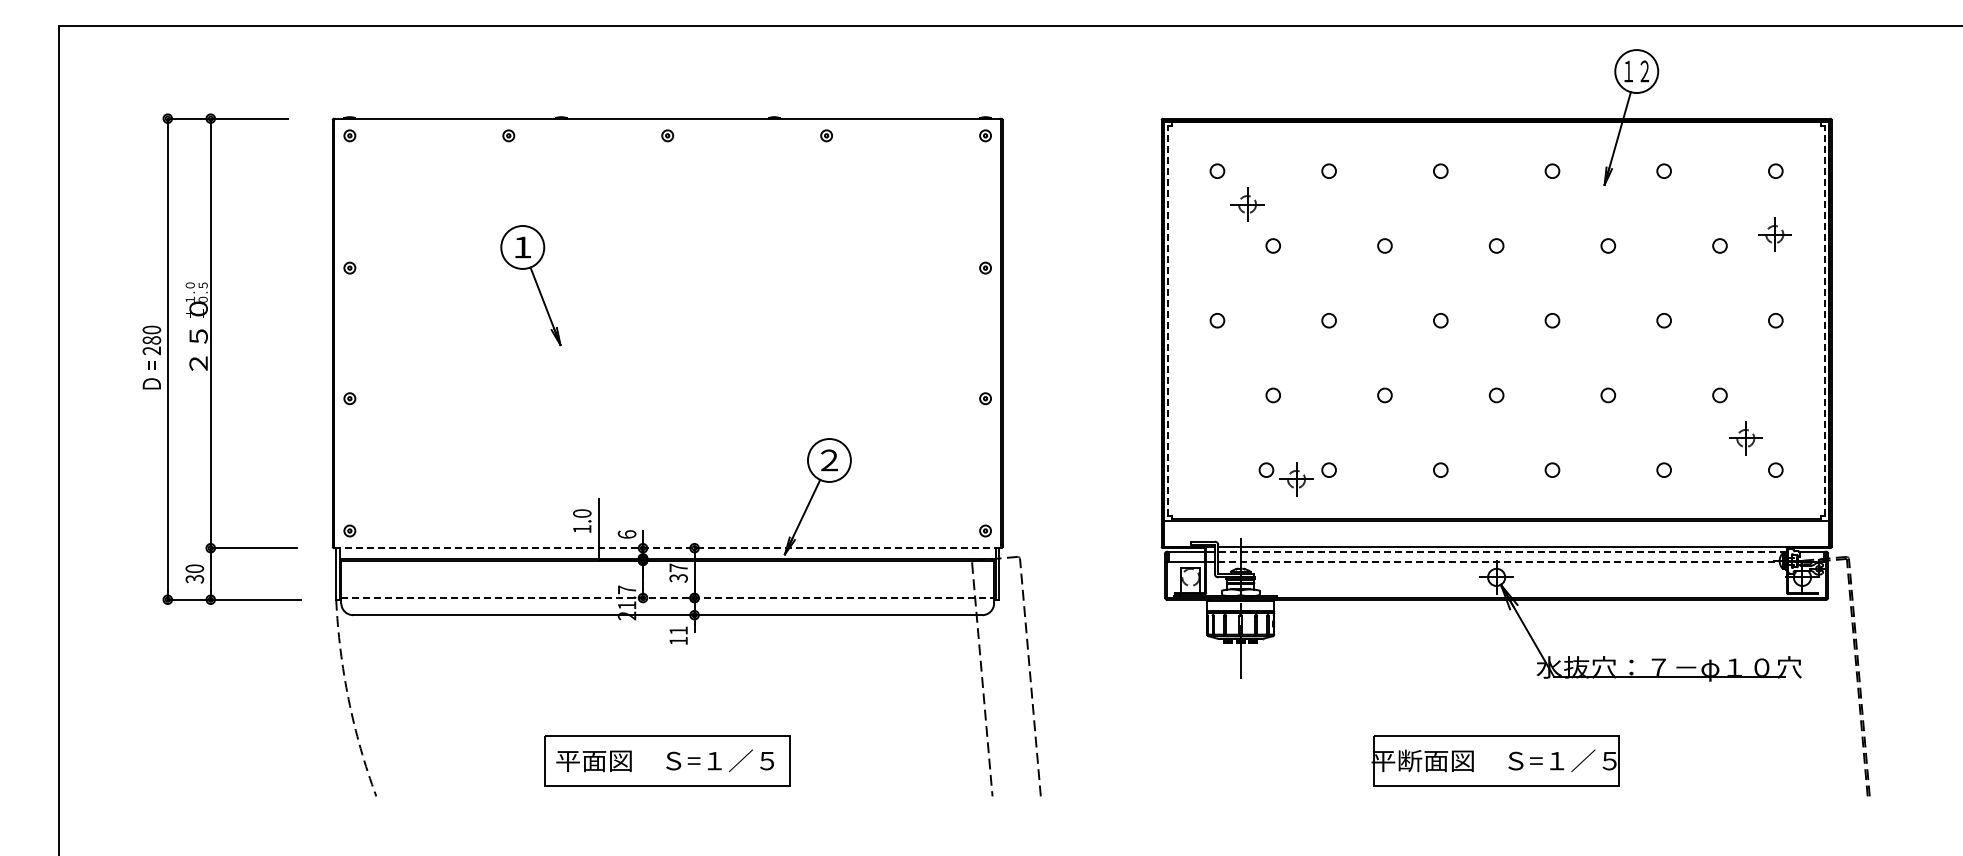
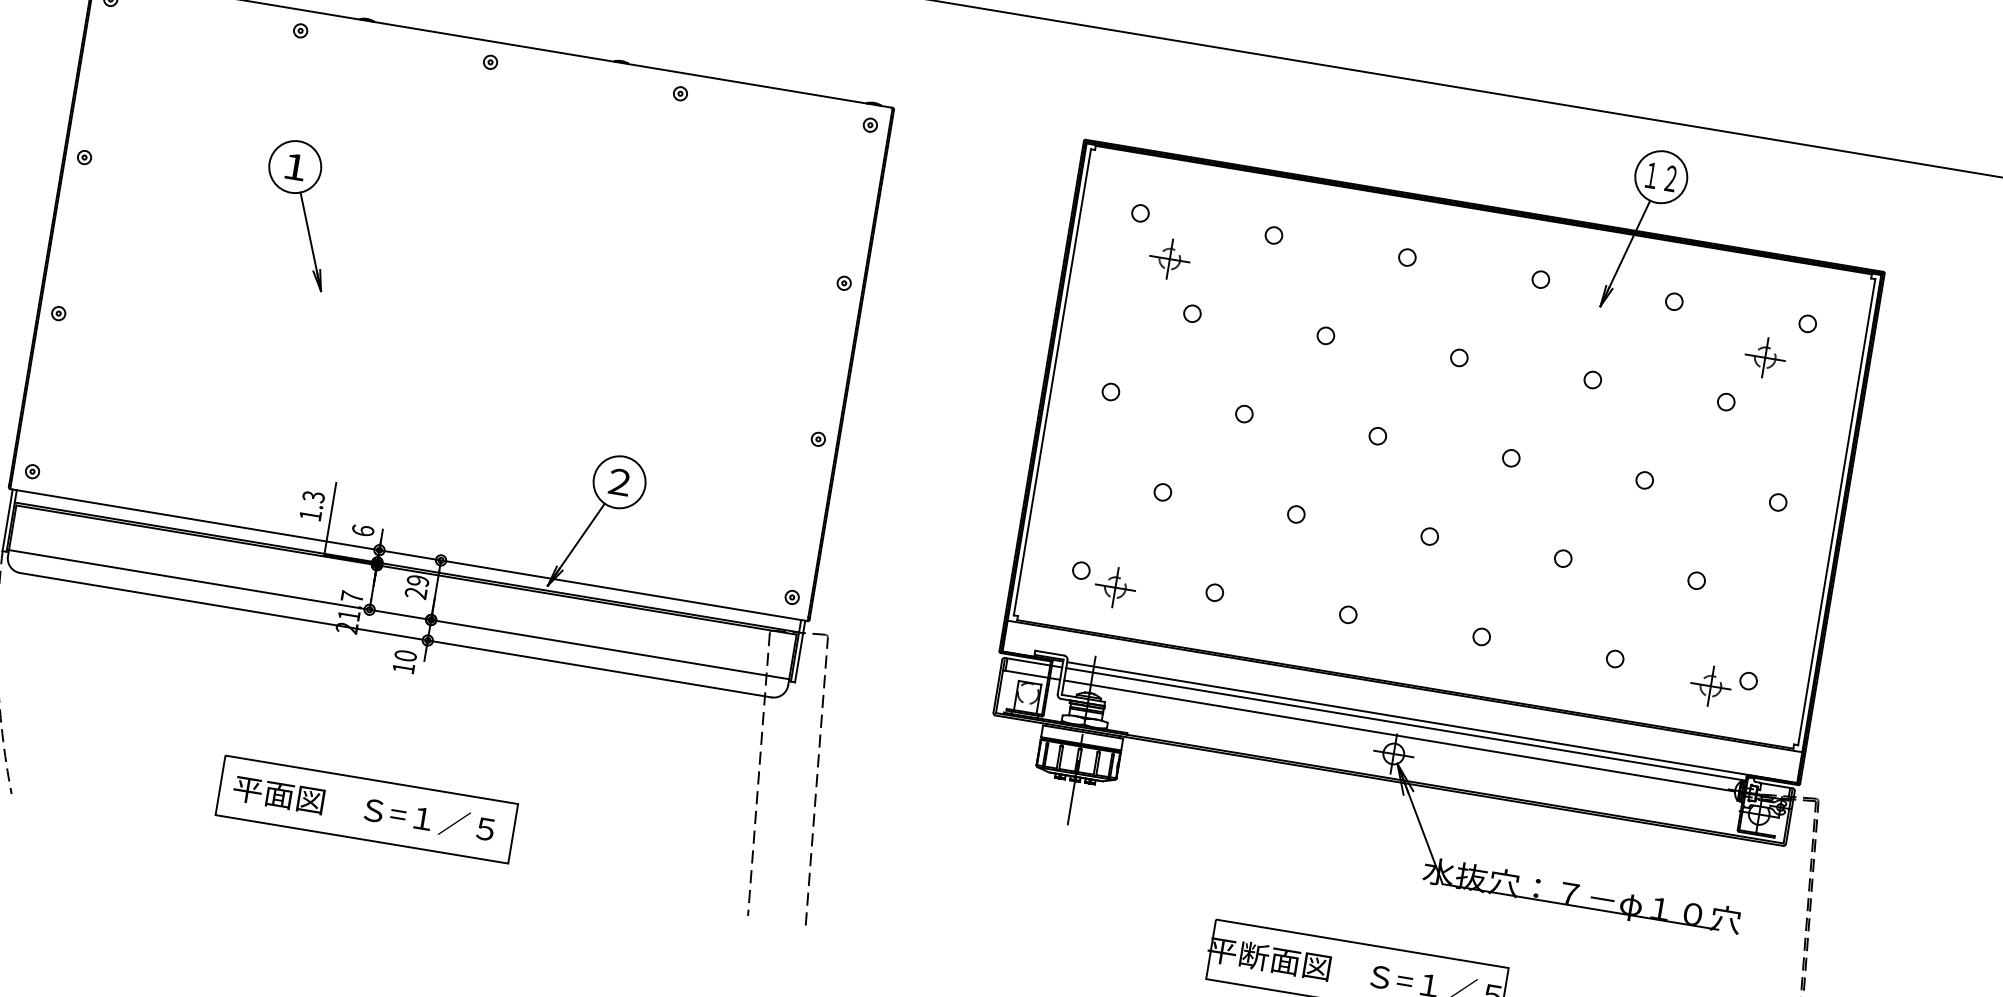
part: (1774, 234) -> (1764, 357), moved
line: (1168, 320) -> (1052, 382), dashed -> solid
line: (1824, 320) -> (1836, 511), dashed -> solid
part: (1745, 438) -> (1710, 686), moved
part: (1285, 479) -> (1102, 585), moved
text: (582, 513) -> (314, 496), 1.0 -> 1.3
line: (667, 548) -> (408, 555), dashed -> solid
line: (1502, 551) -> (1405, 724), dashed -> solid
line: (1498, 561) -> (1399, 735), dashed -> solid
text: (678, 572) -> (417, 586), 37 -> 29
line: (668, 598) -> (399, 615), dashed -> solid
text: (678, 630) -> (405, 655), 11 -> 10

